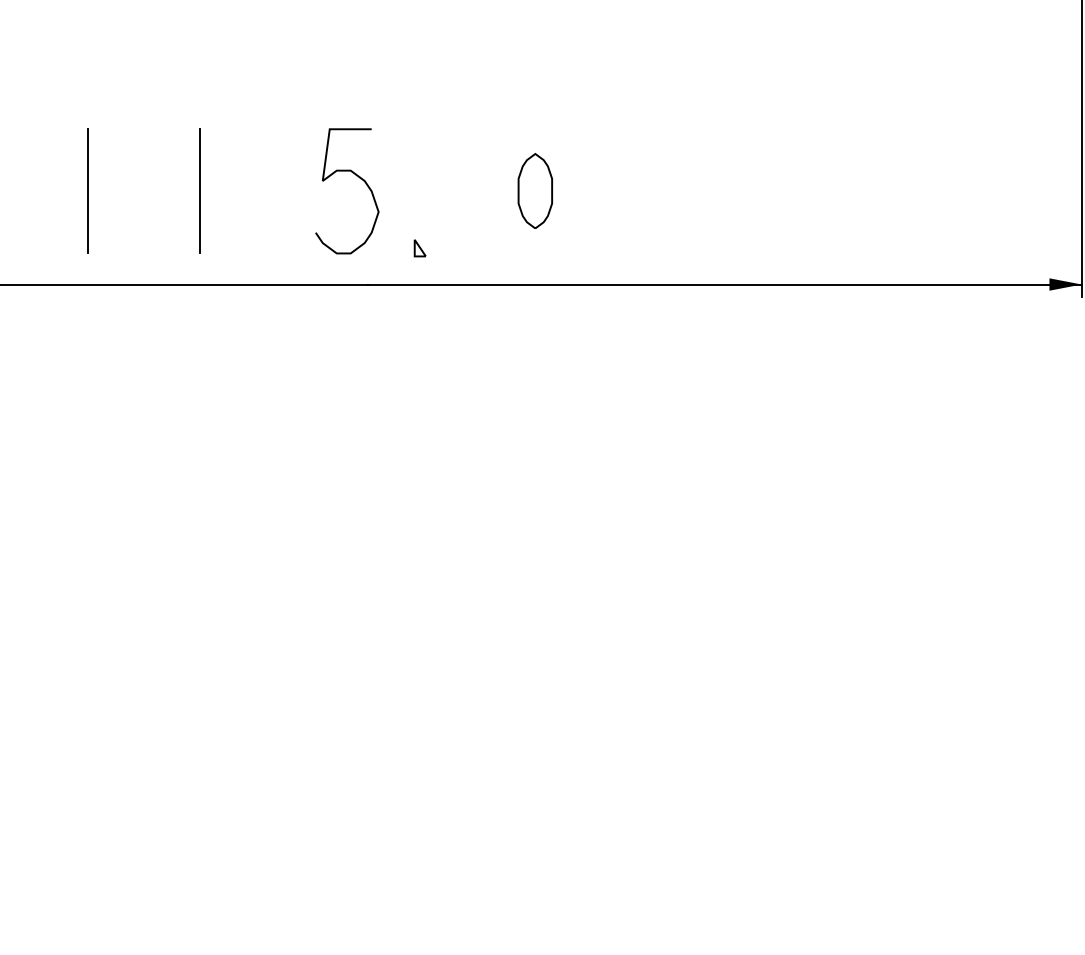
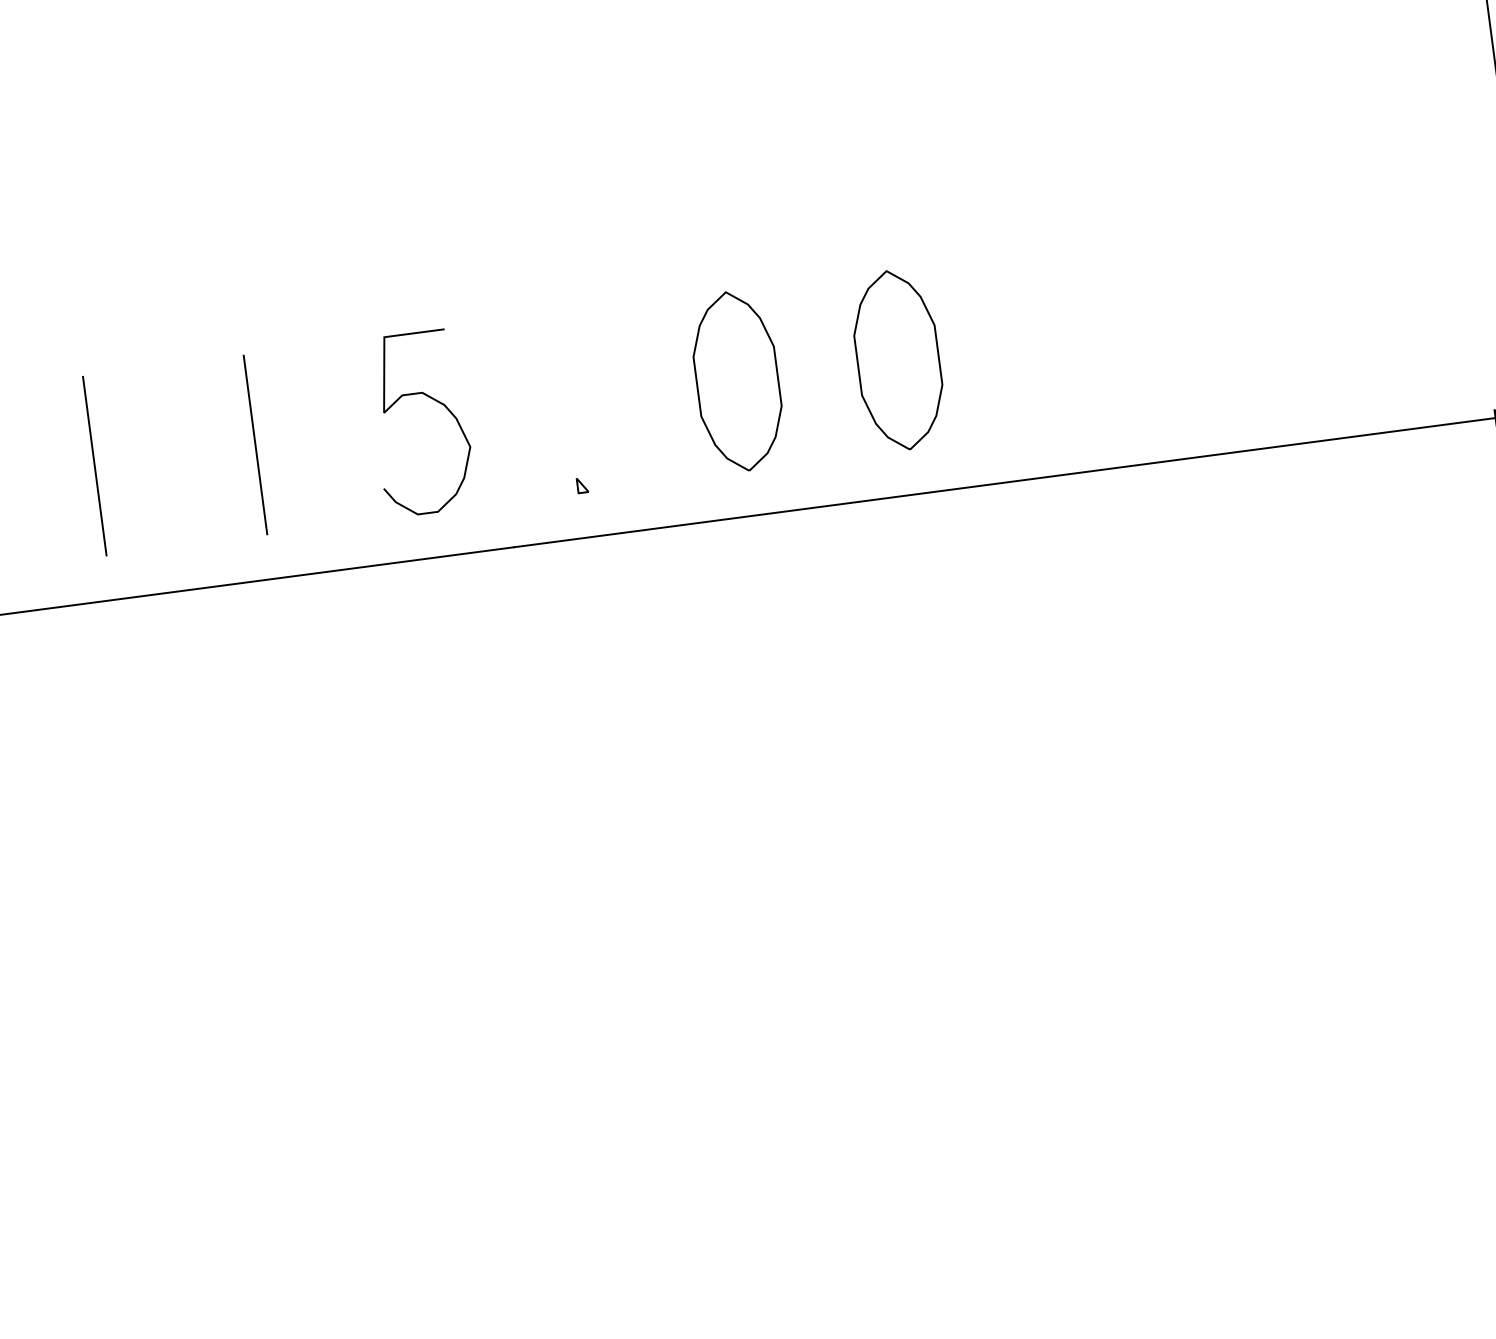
curve: (356, 176) -> (431, 400), moved
part: (535, 190) -> (737, 380), size x1.67
part: (646, 190) -> (897, 359), added
part: (419, 248) -> (581, 485), size x0.62

